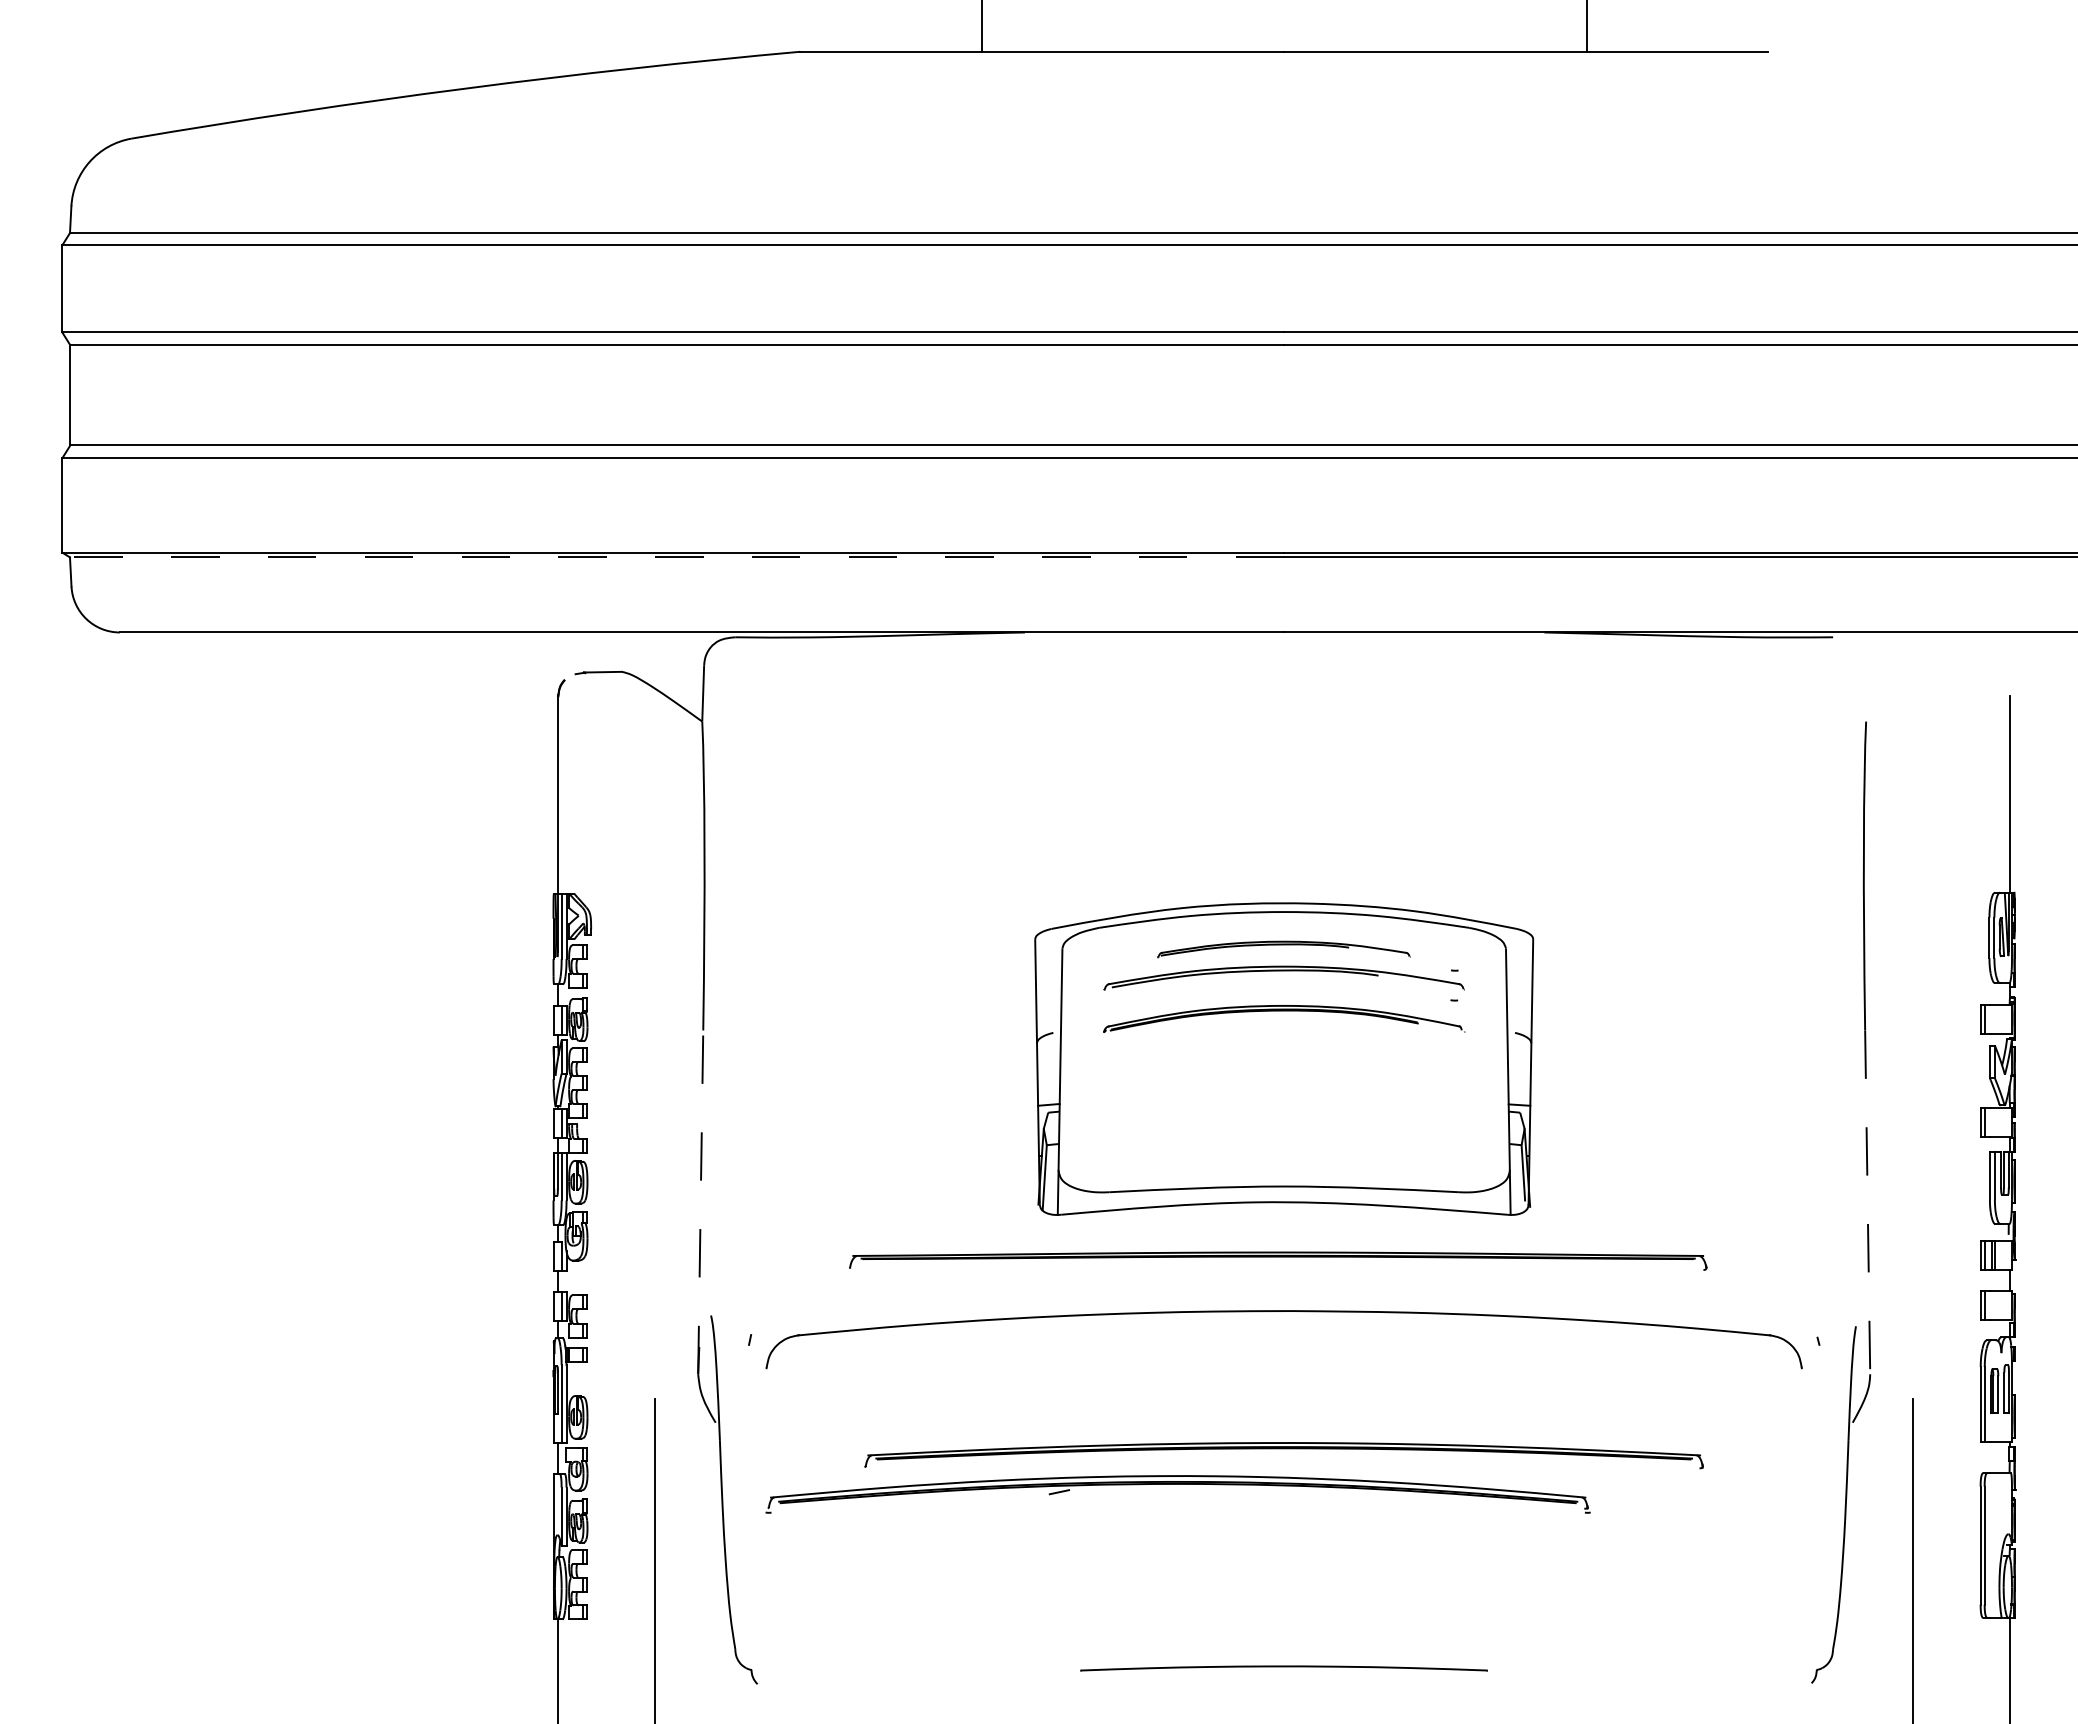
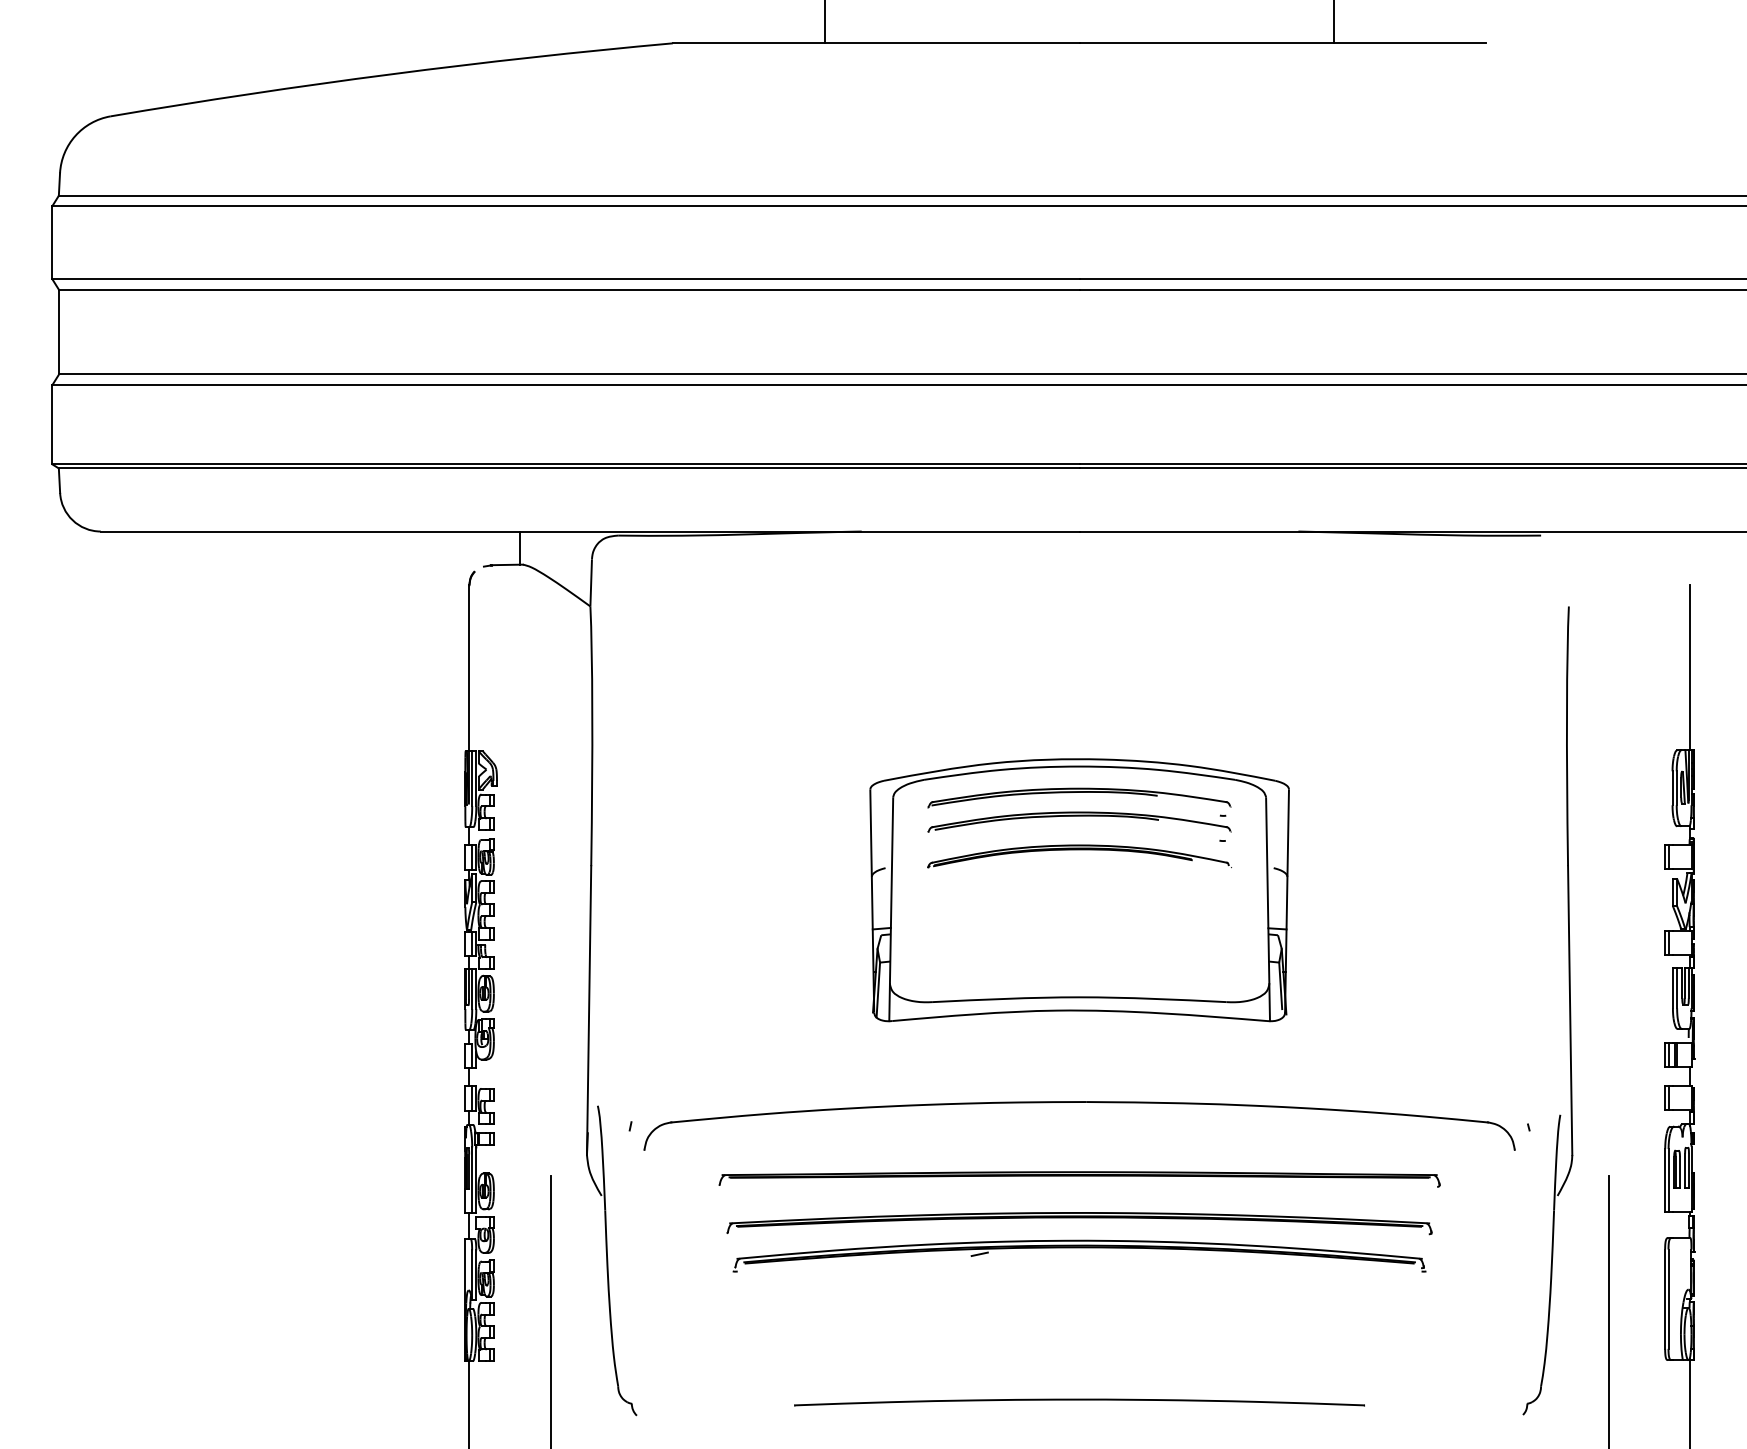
line: (676, 557) -> (568, 468), dashed -> solid
line: (618, 651) -> (519, 547), added
part: (1283, 949) -> (1079, 798), size x1.43
line: (700, 1202) -> (588, 1010), dashed -> solid
line: (1867, 1202) -> (1570, 1010), dashed -> solid
part: (1278, 1260) -> (1079, 1178), moved
part: (1177, 1484) -> (1079, 1247), moved
part: (1283, 1668) -> (1079, 1402), size x1.67

